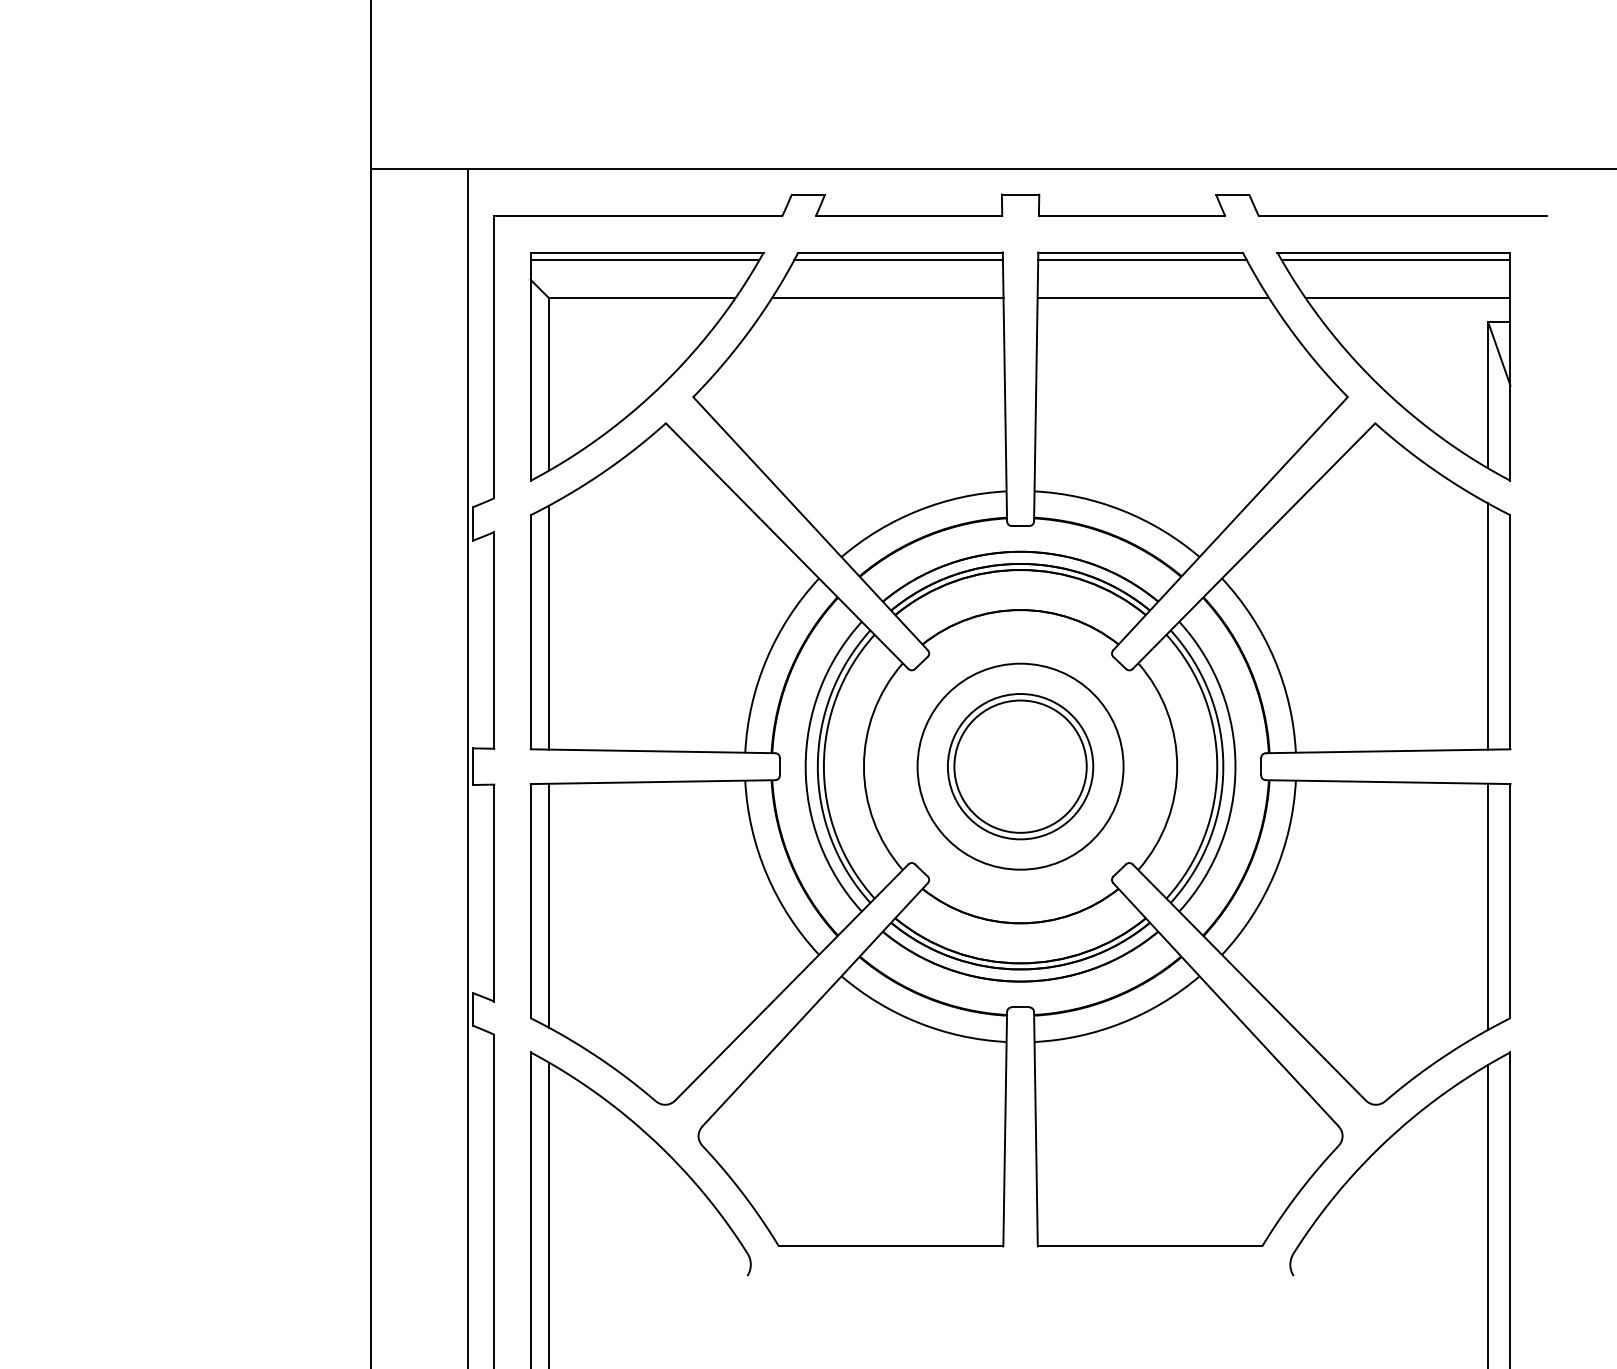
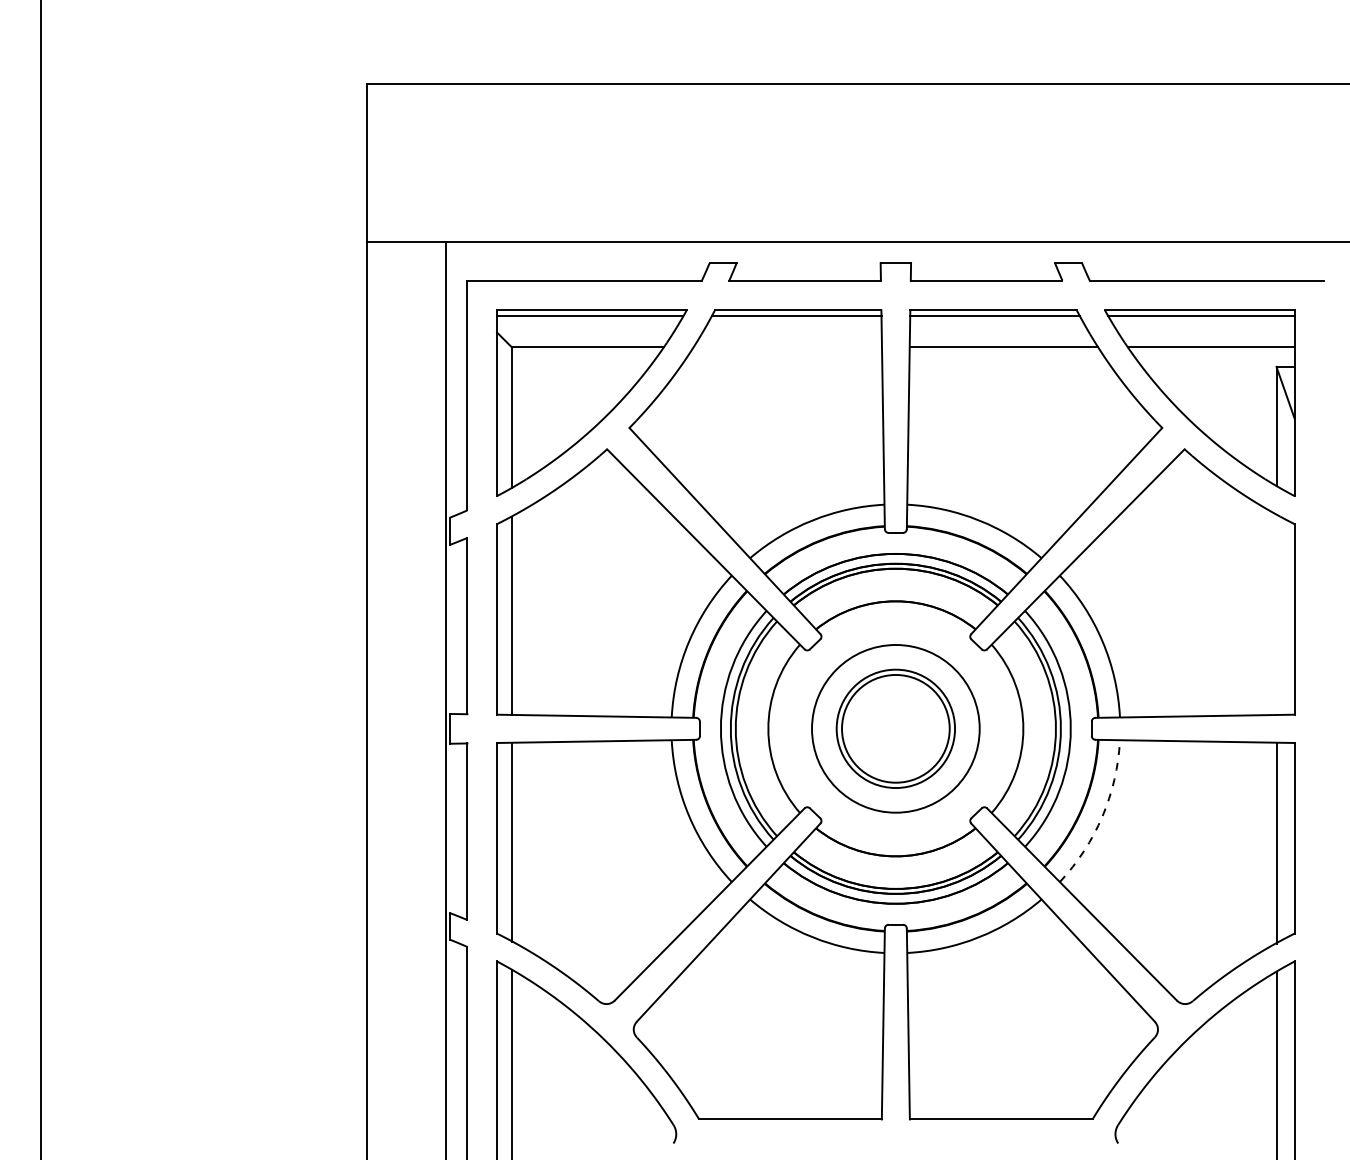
line: (887, 298) -> (787, 347), removed
line: (1488, 626) -> (1276, 614), removed
arc: (1274, 874) -> (1102, 816), solid -> dashed

